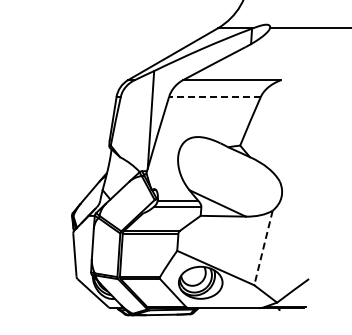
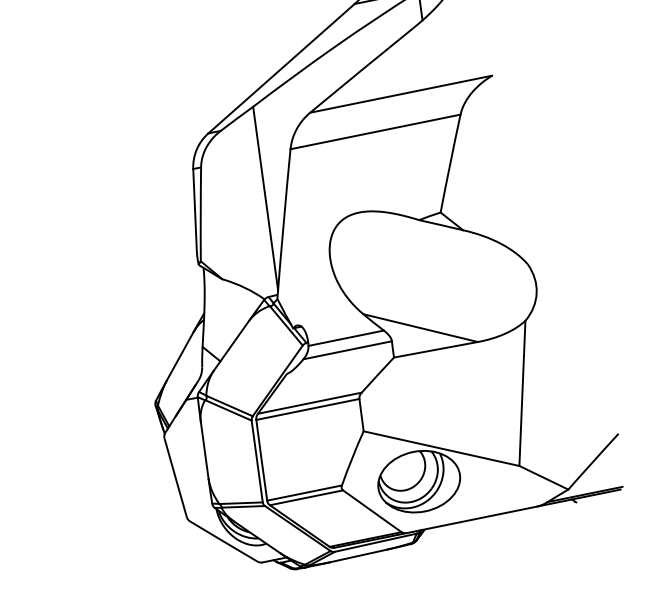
line: (214, 96) -> (374, 131), dashed -> solid
line: (263, 248) -> (522, 394), dashed -> solid

